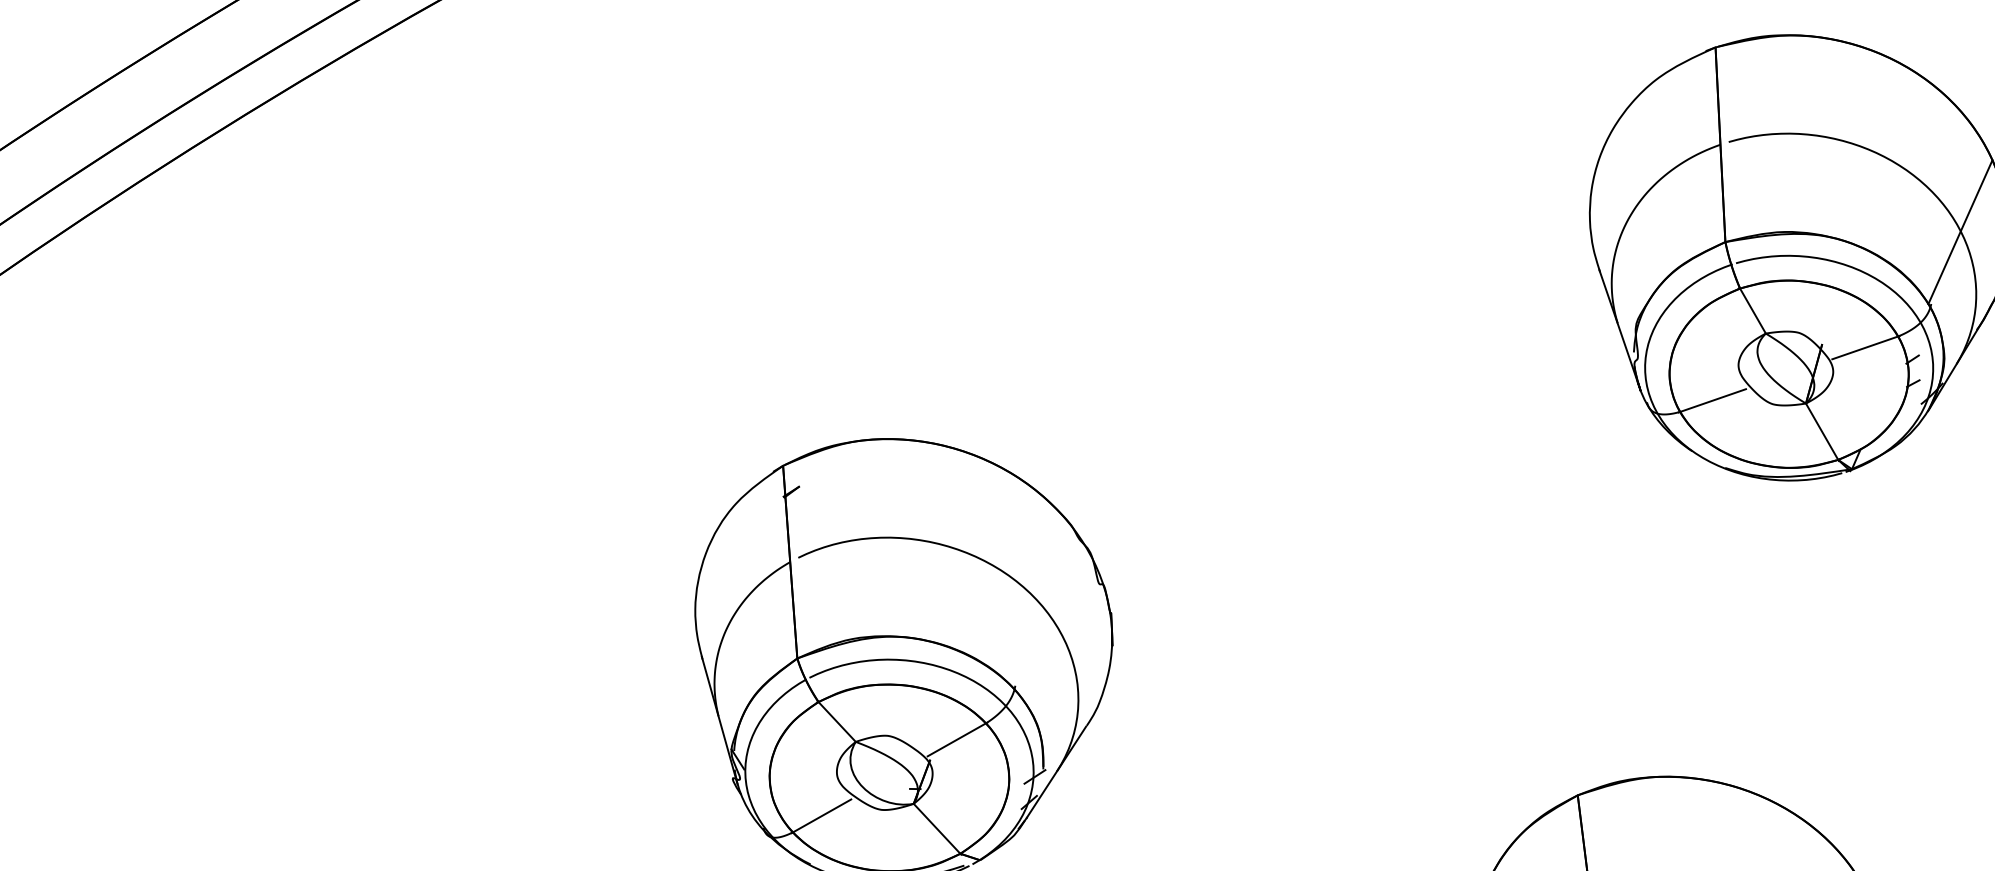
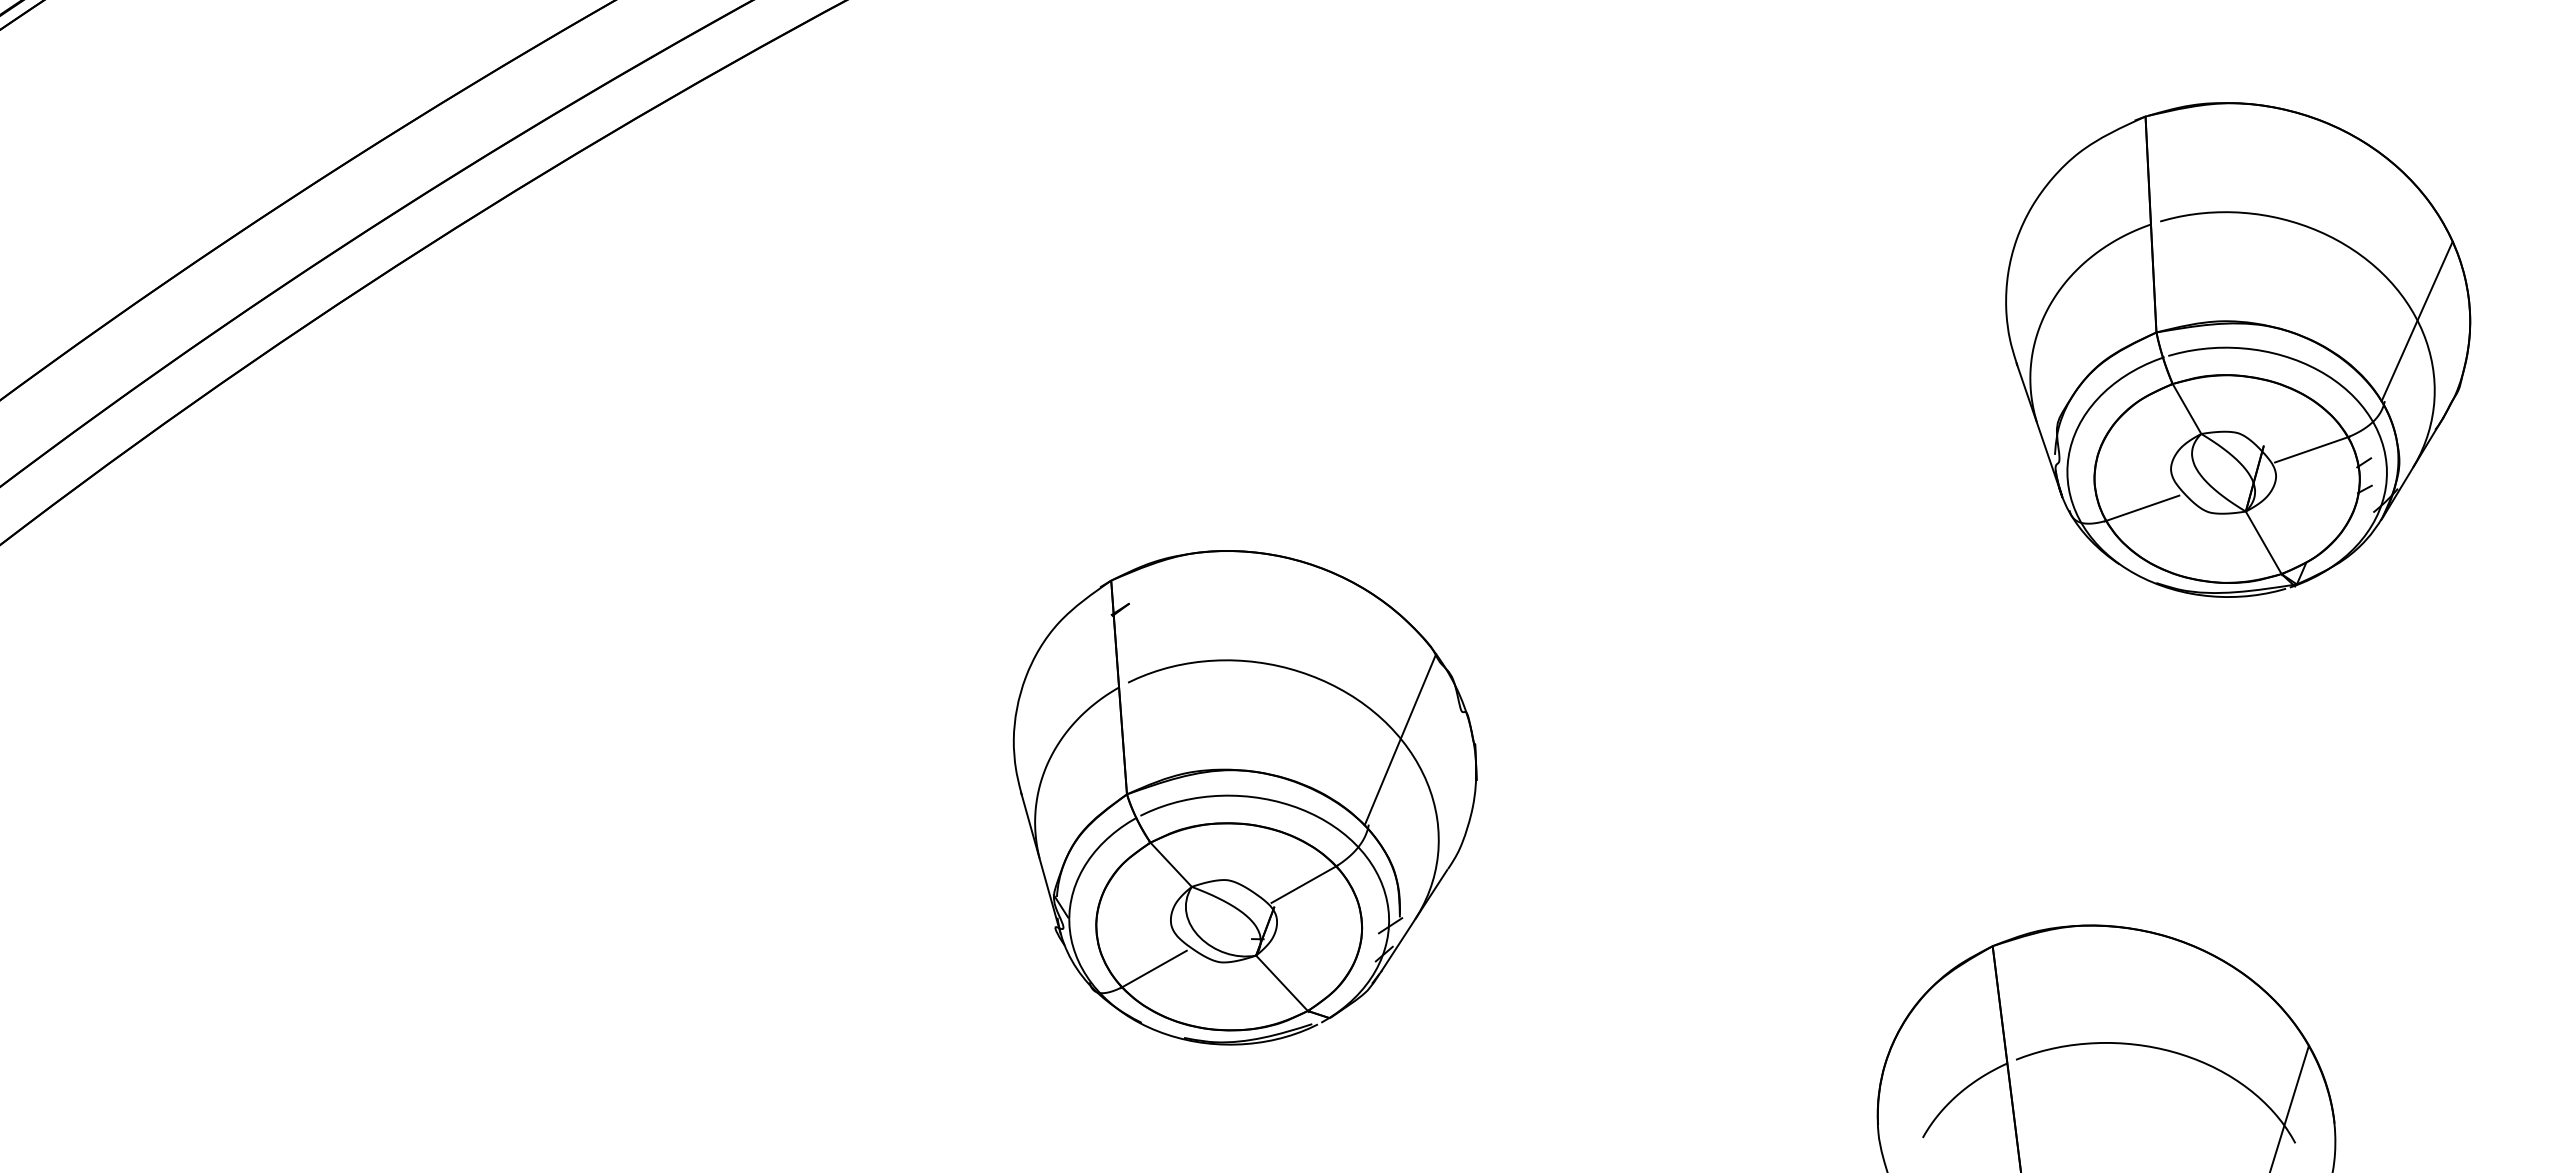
line: (1043, 609) -> (1400, 739), added

